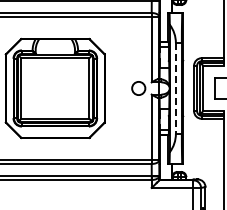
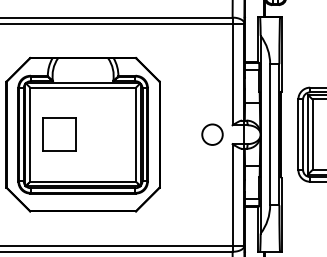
part: (40, 88) -> (60, 134), added
line: (175, 89) -> (269, 136), dashed -> solid

